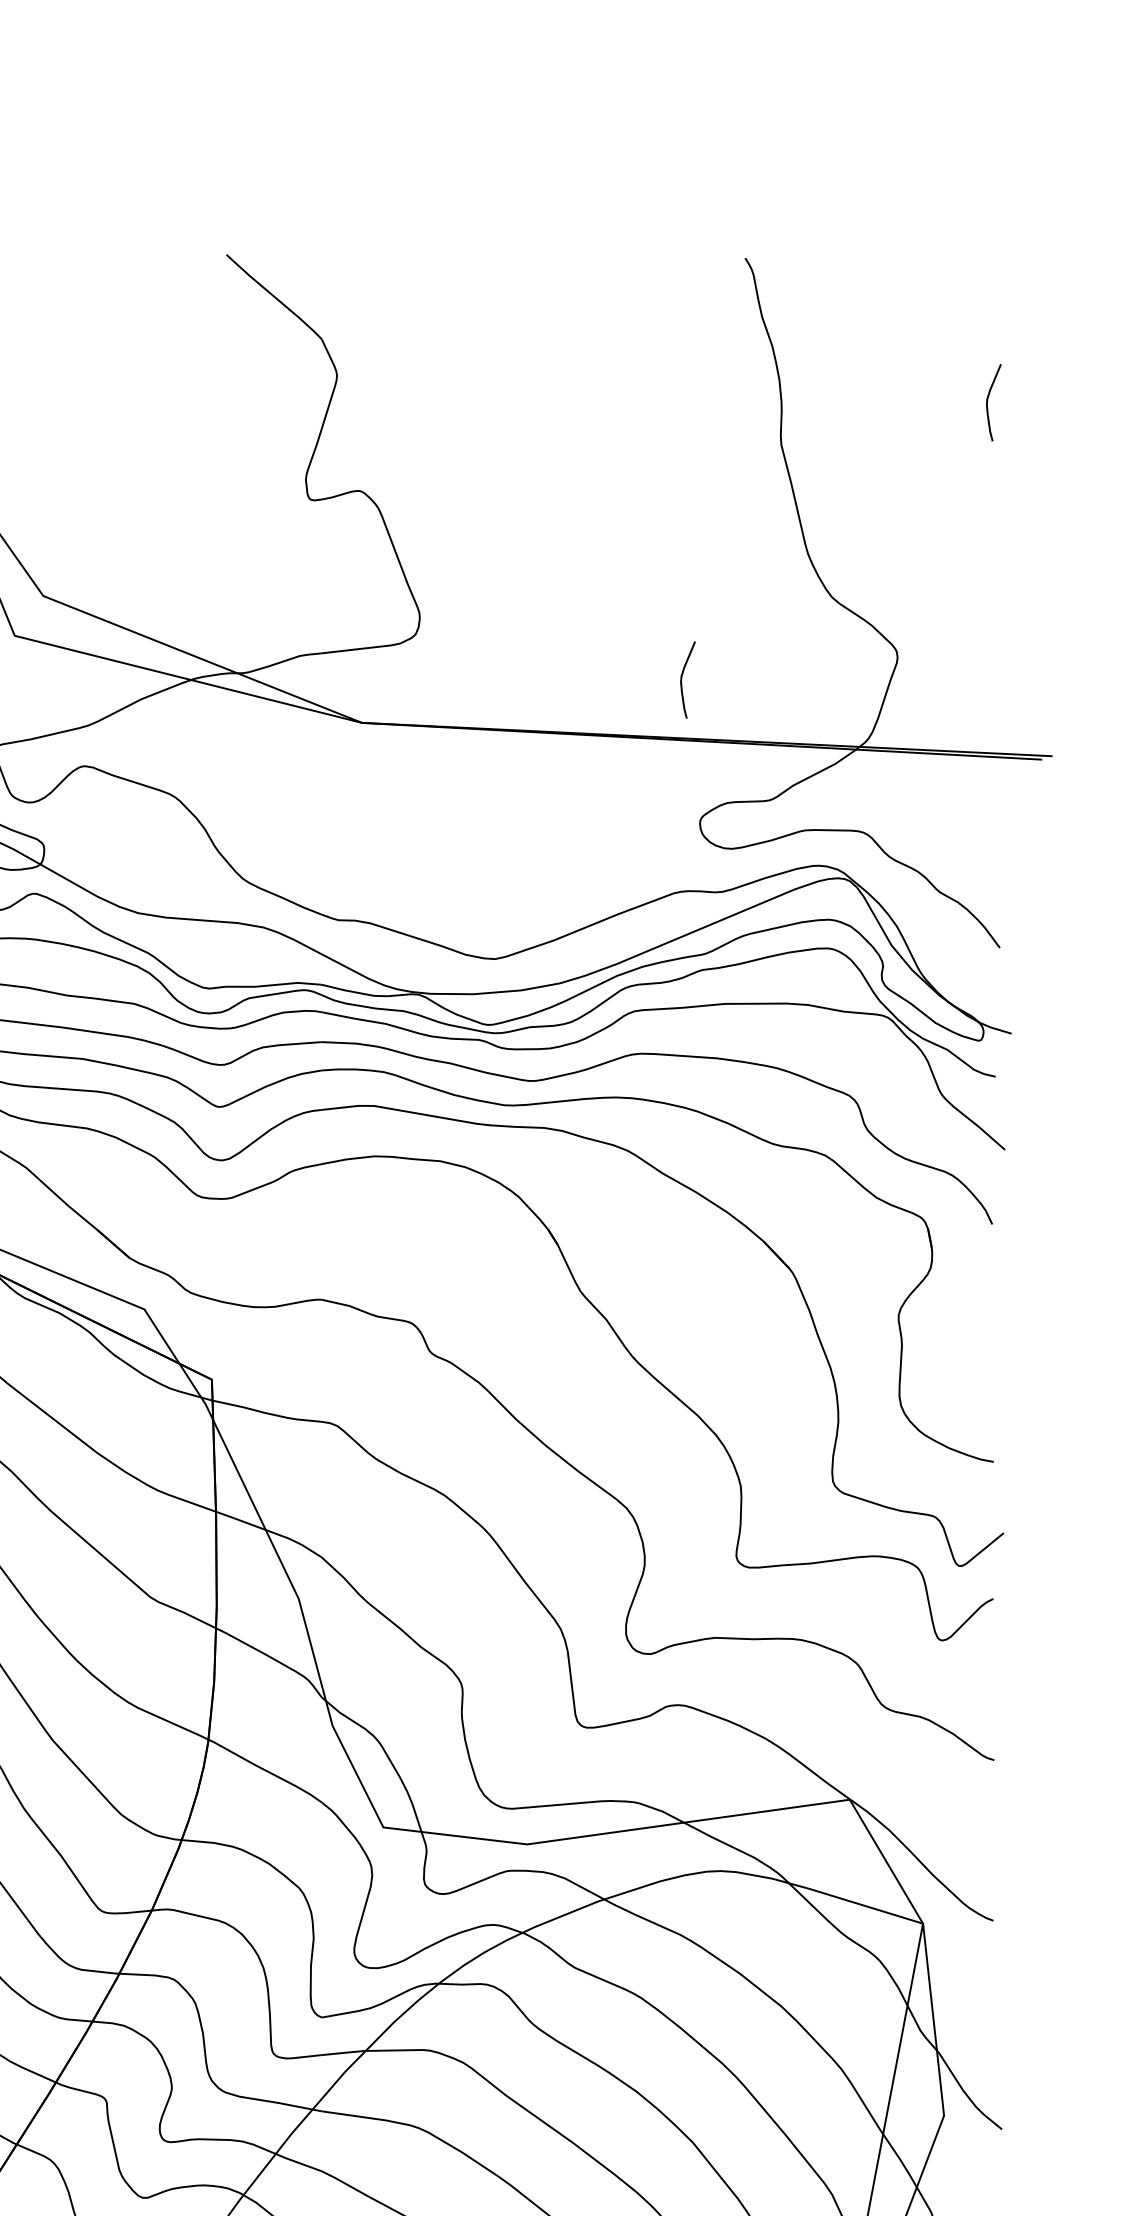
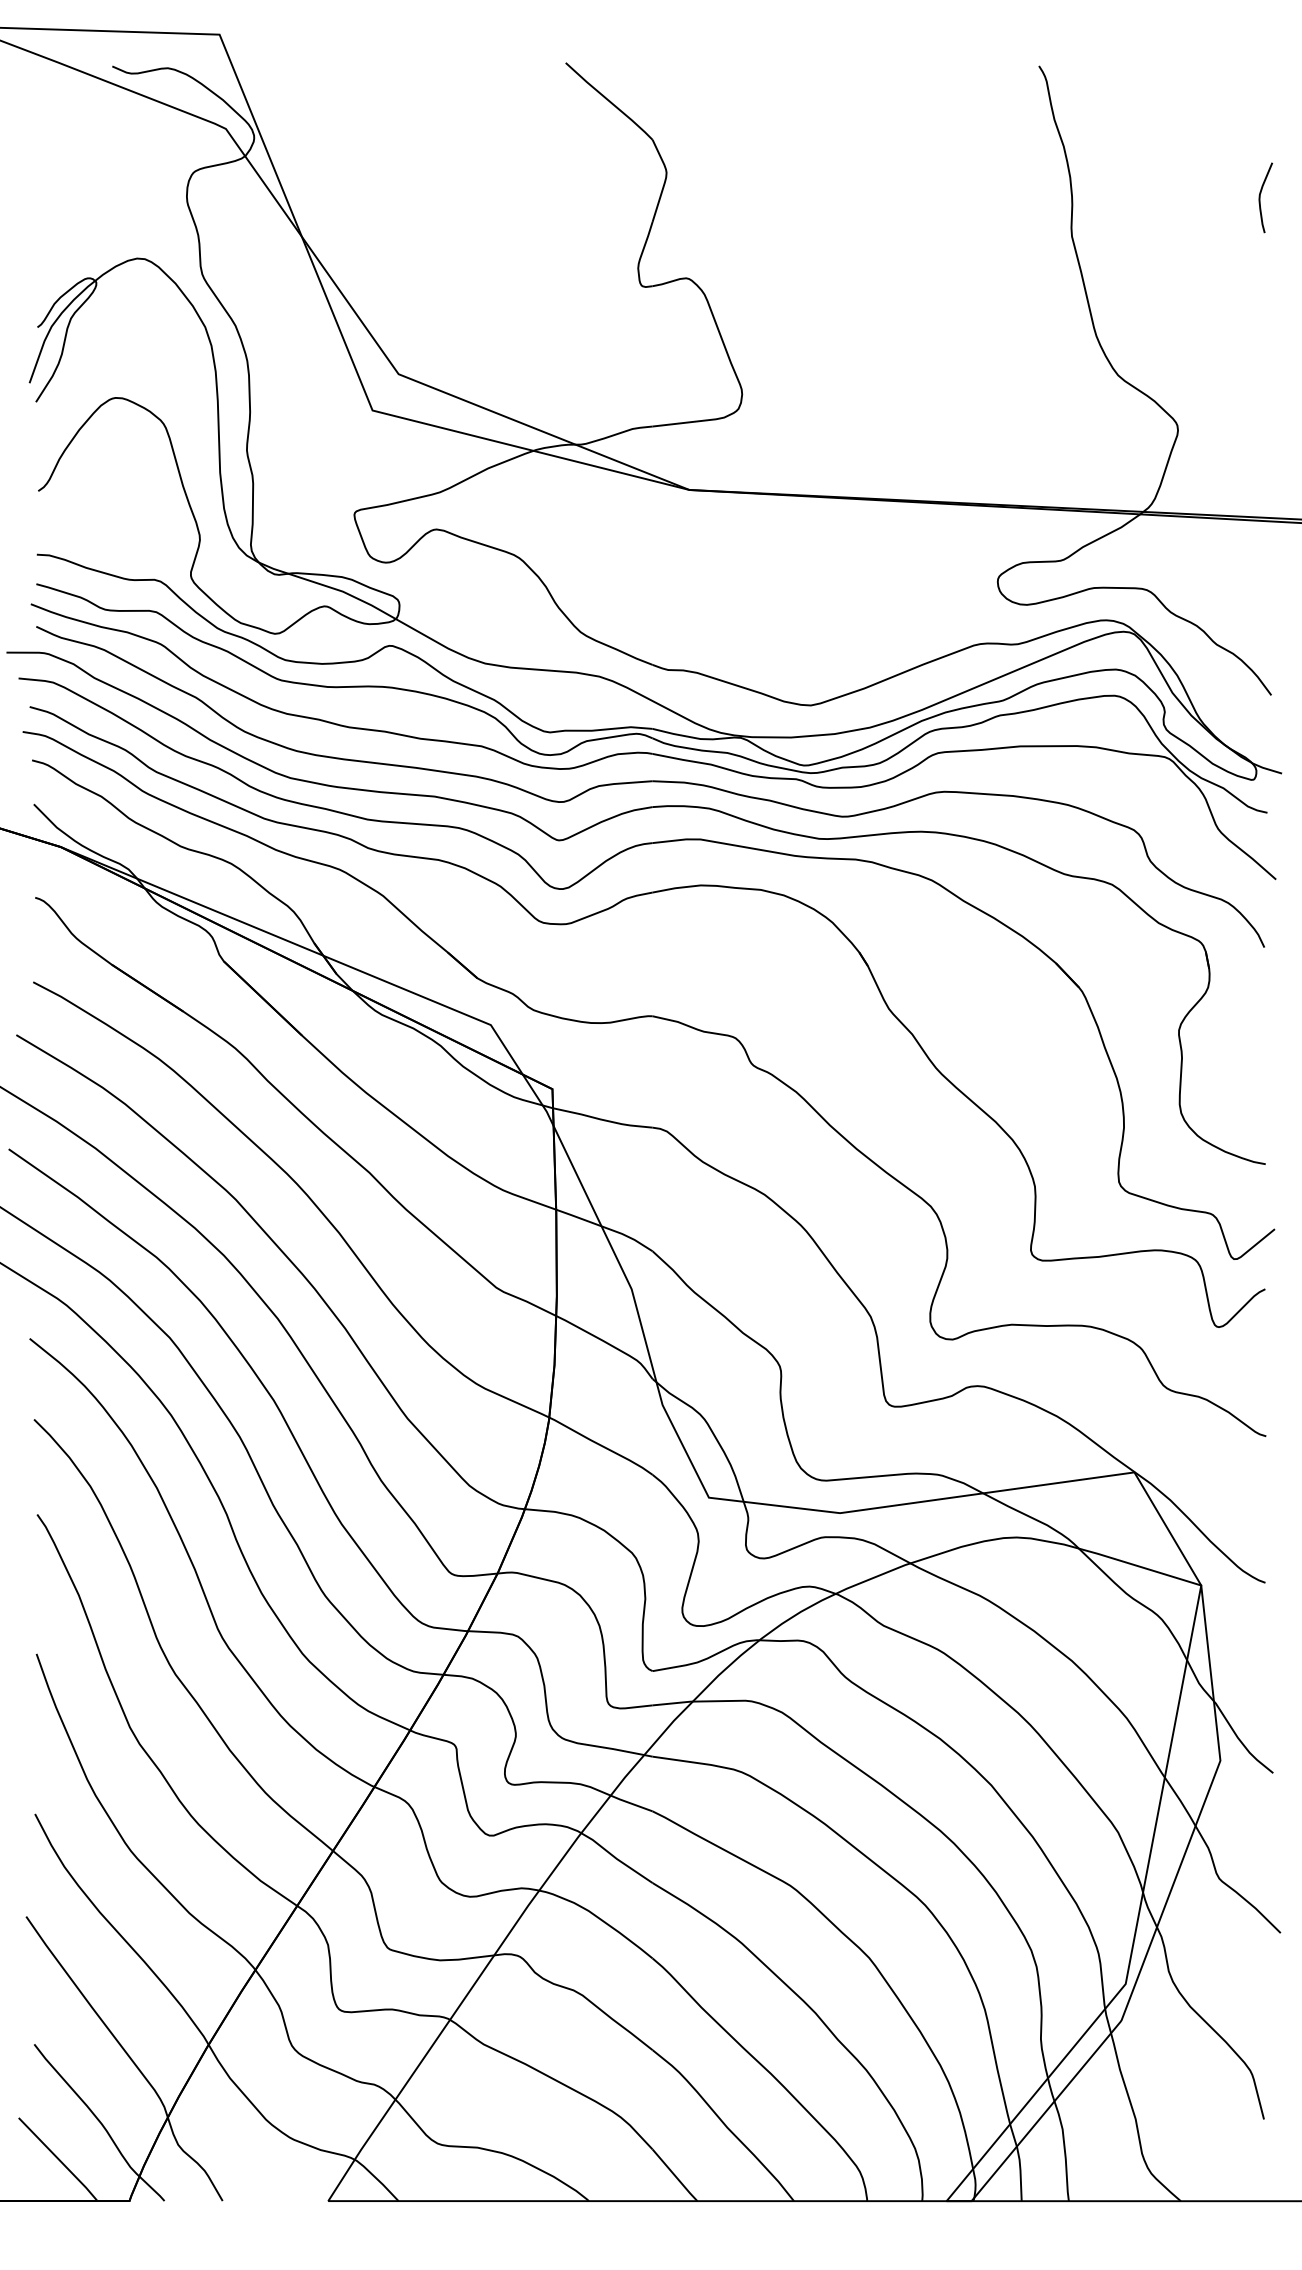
curve: (682, 679) -> (981, 450), removed

